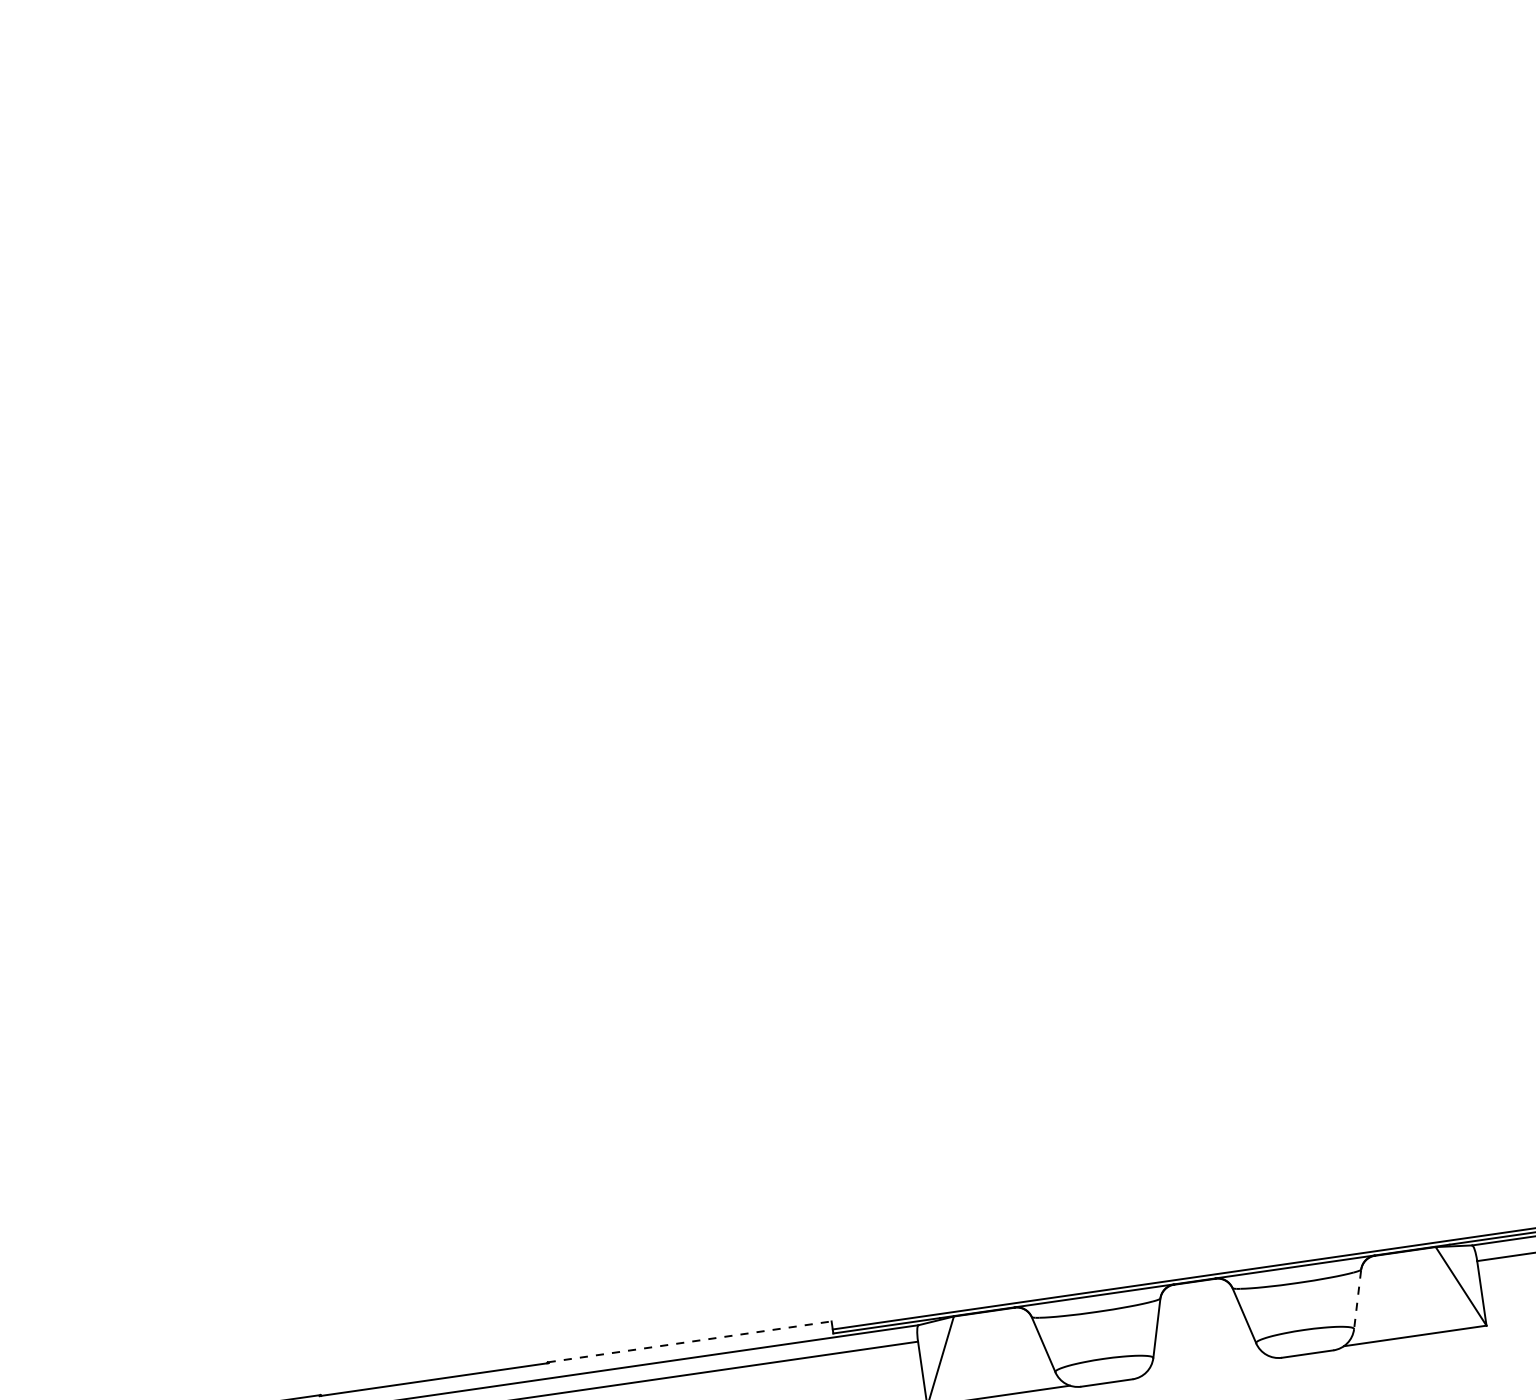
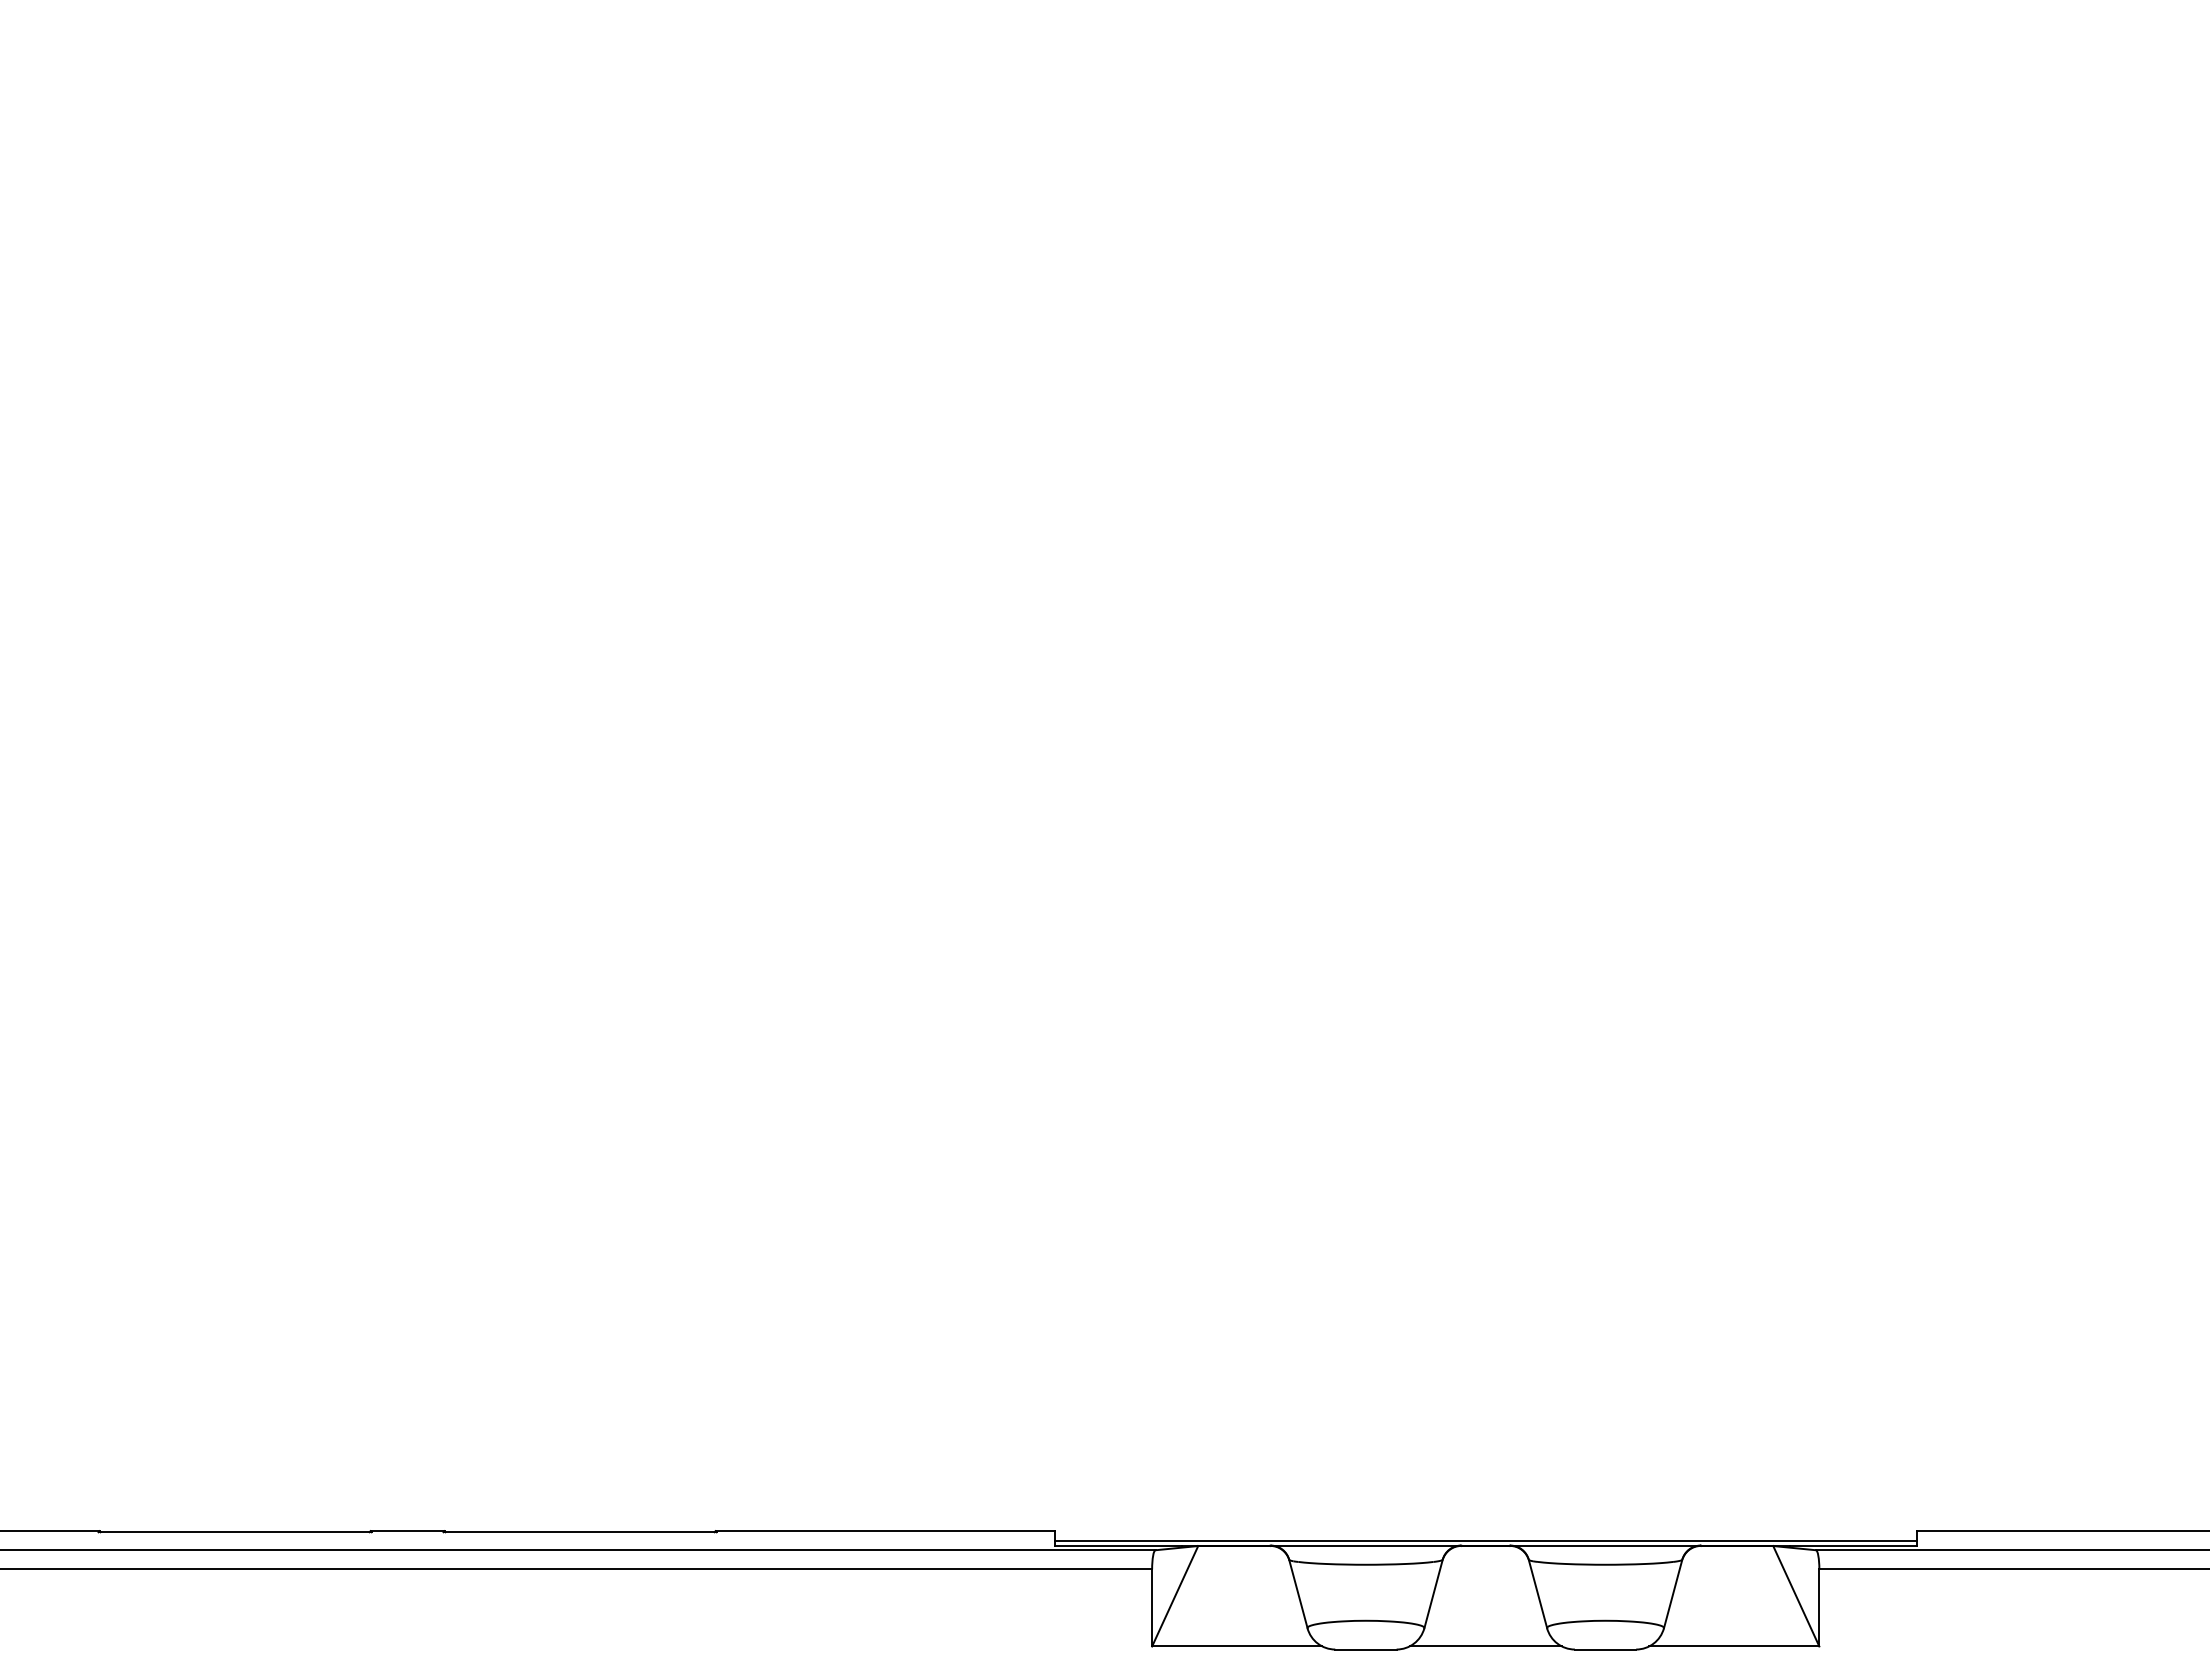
line: (1358, 1299) -> (1673, 1594), dashed -> solid
line: (690, 1342) -> (885, 1531), dashed -> solid
line: (1206, 1366) -> (1485, 1646), added

